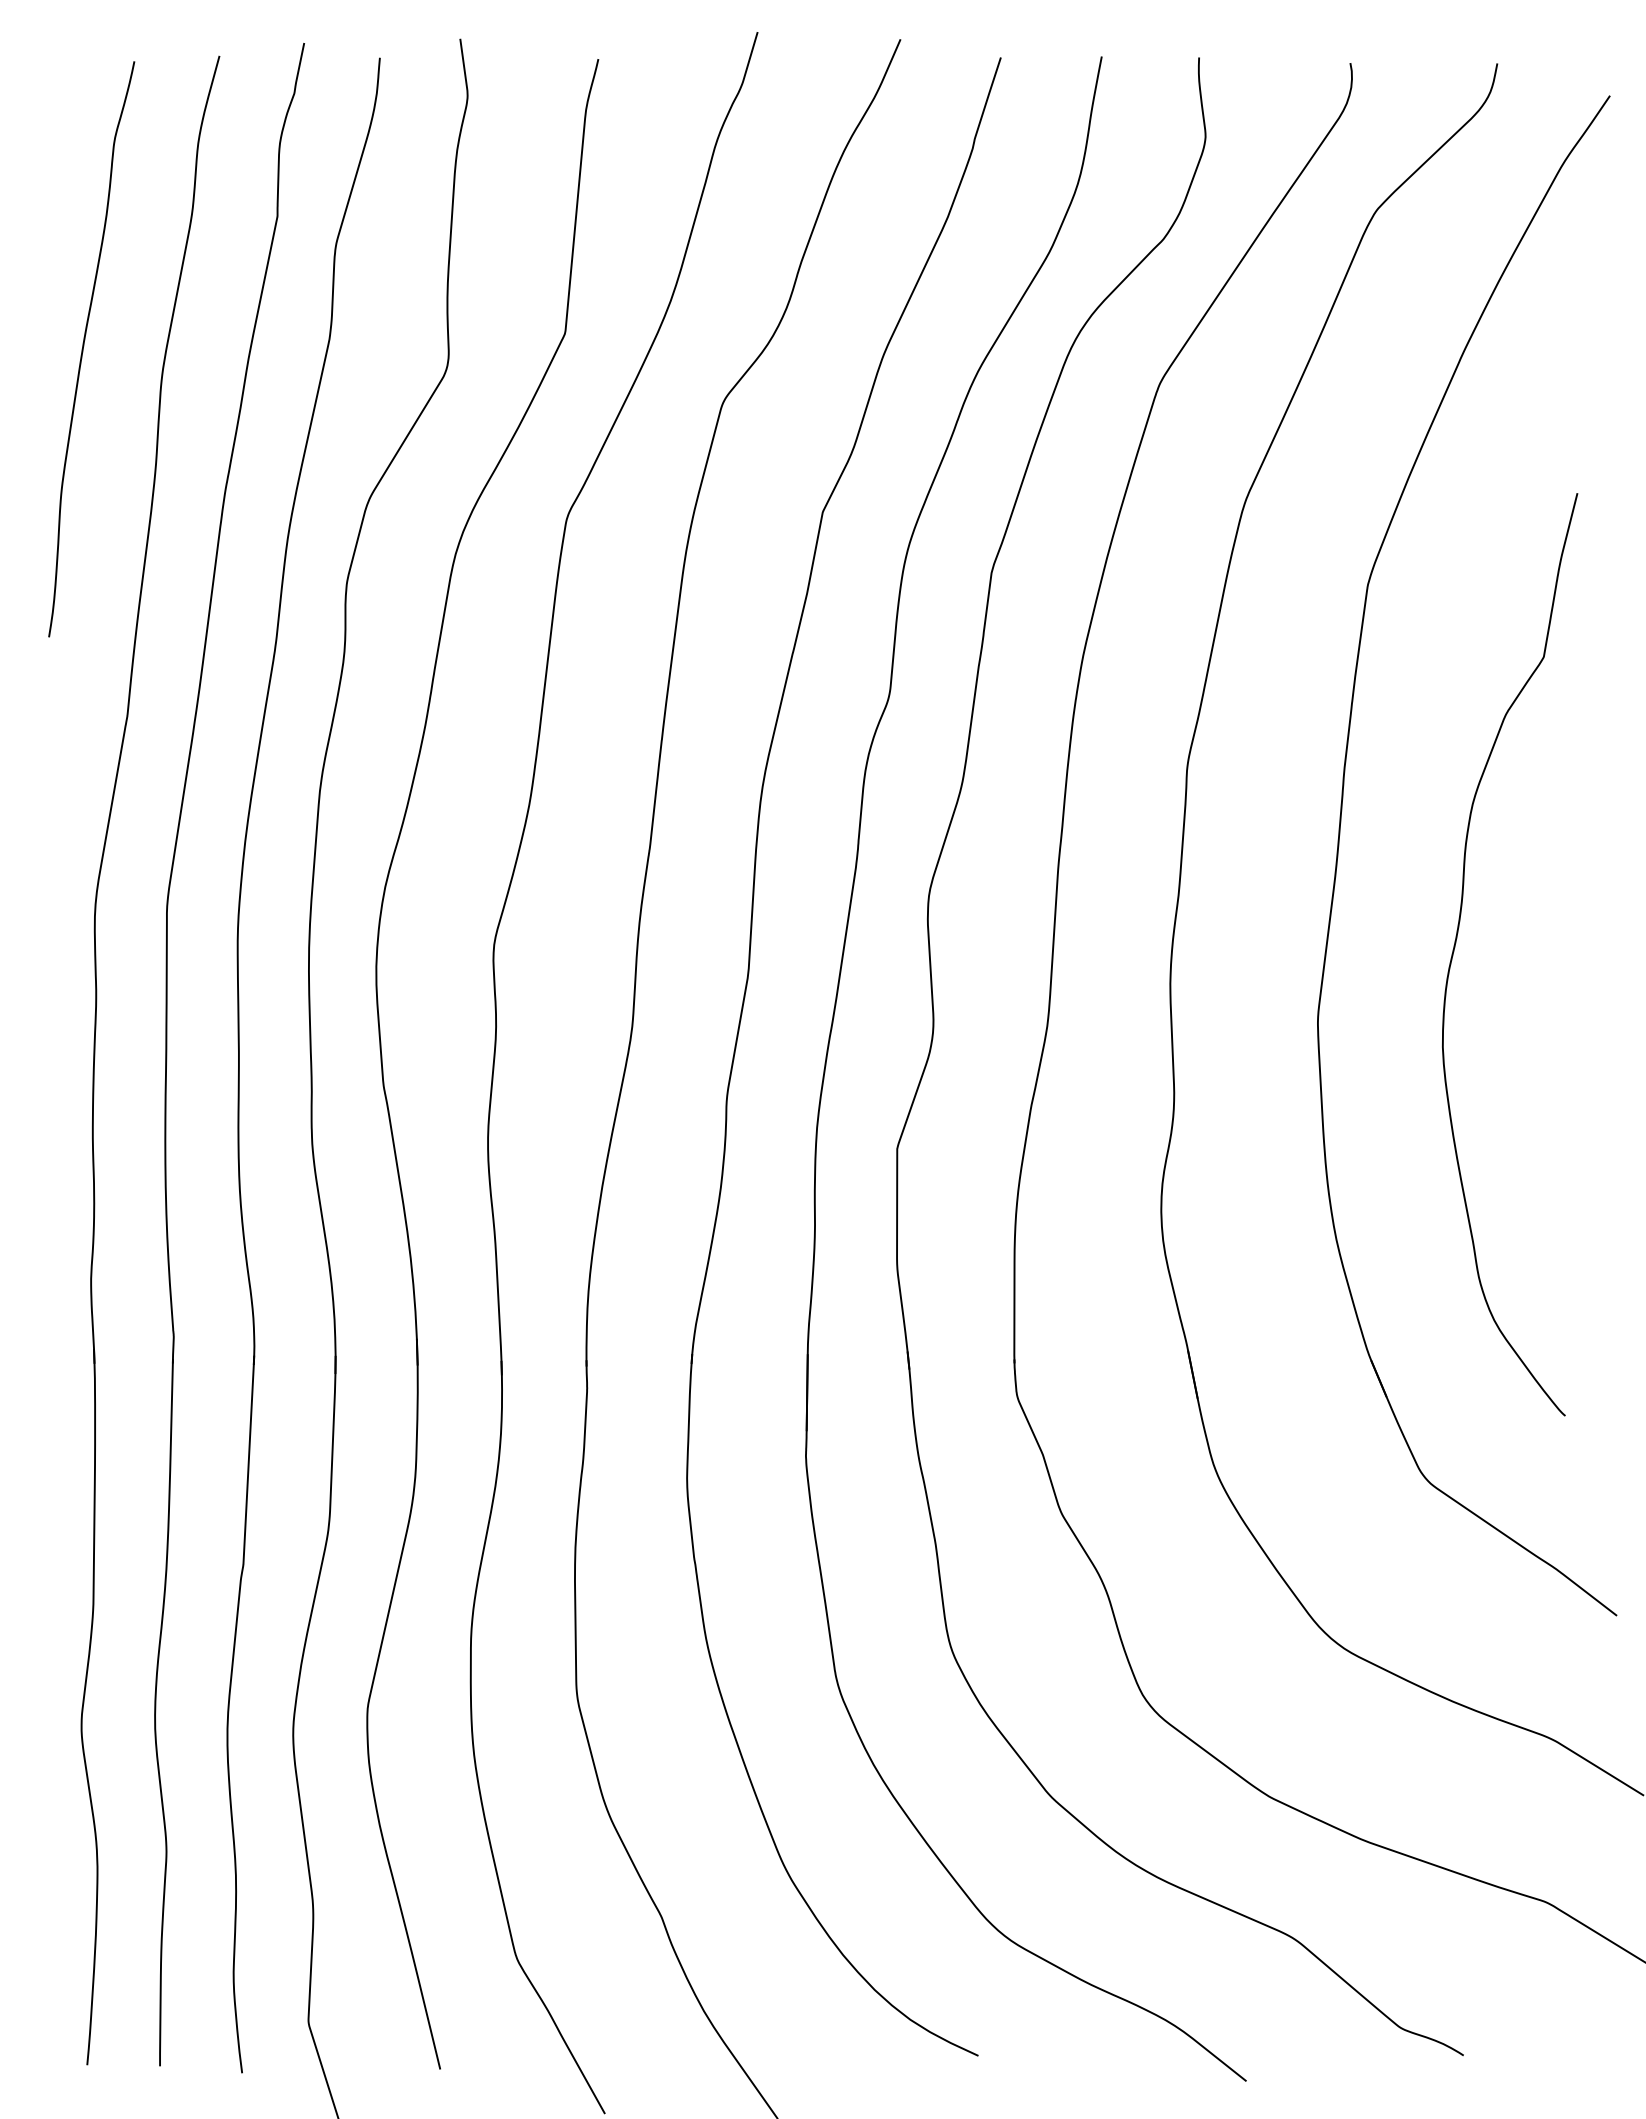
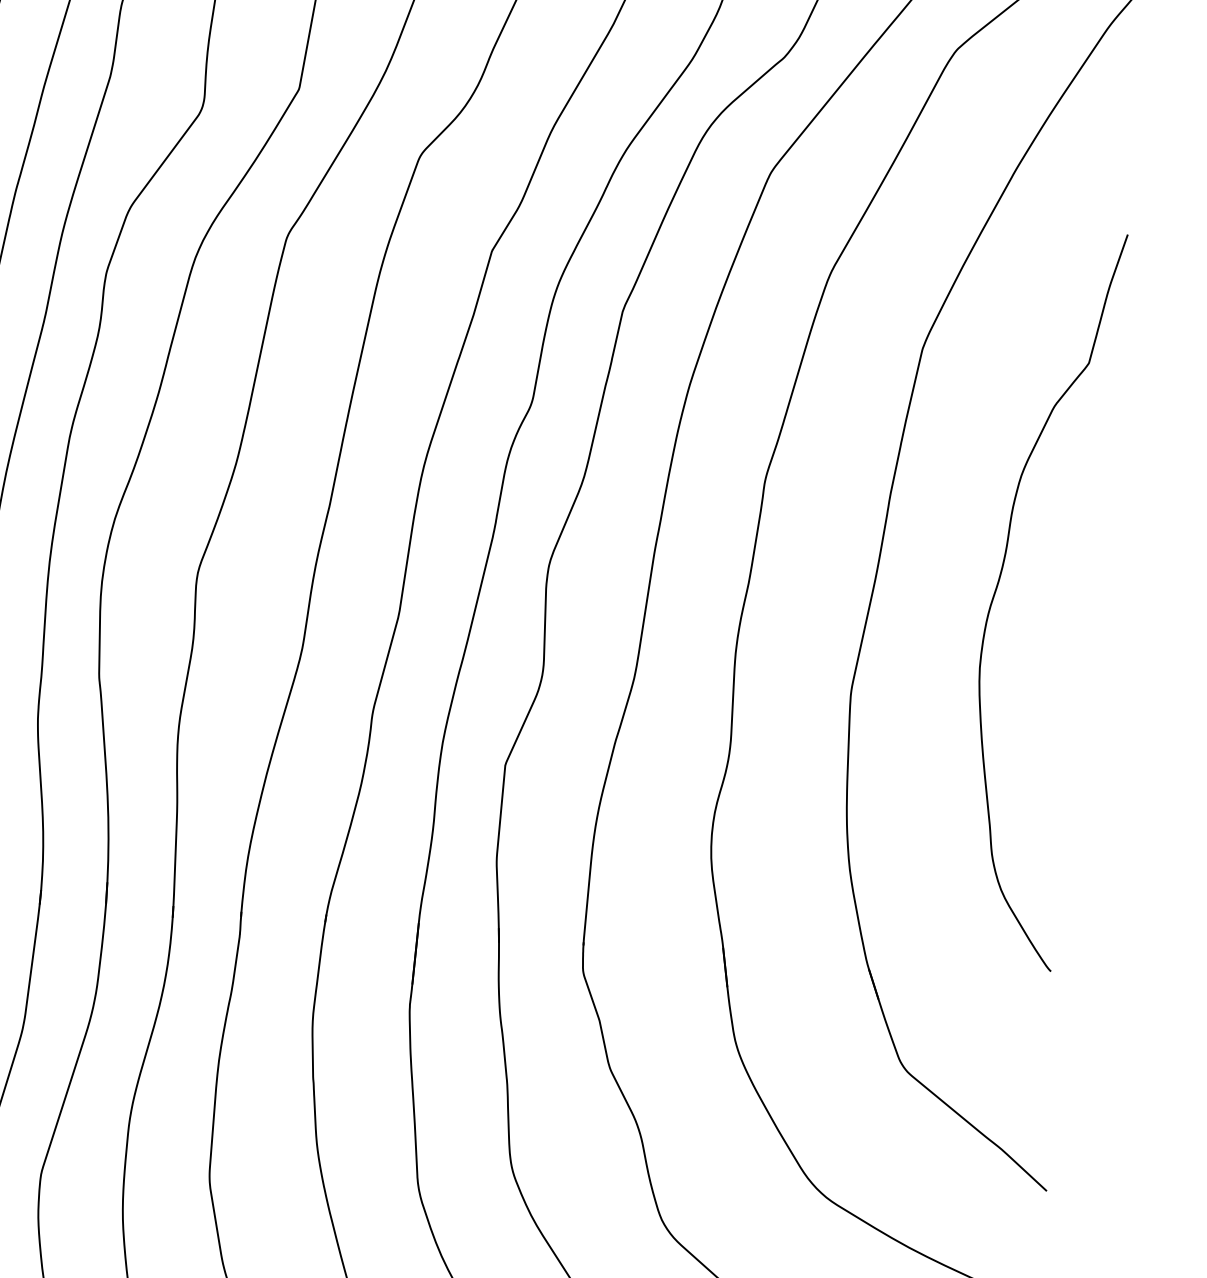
curve: (1456, 943) -> (998, 585), moved

